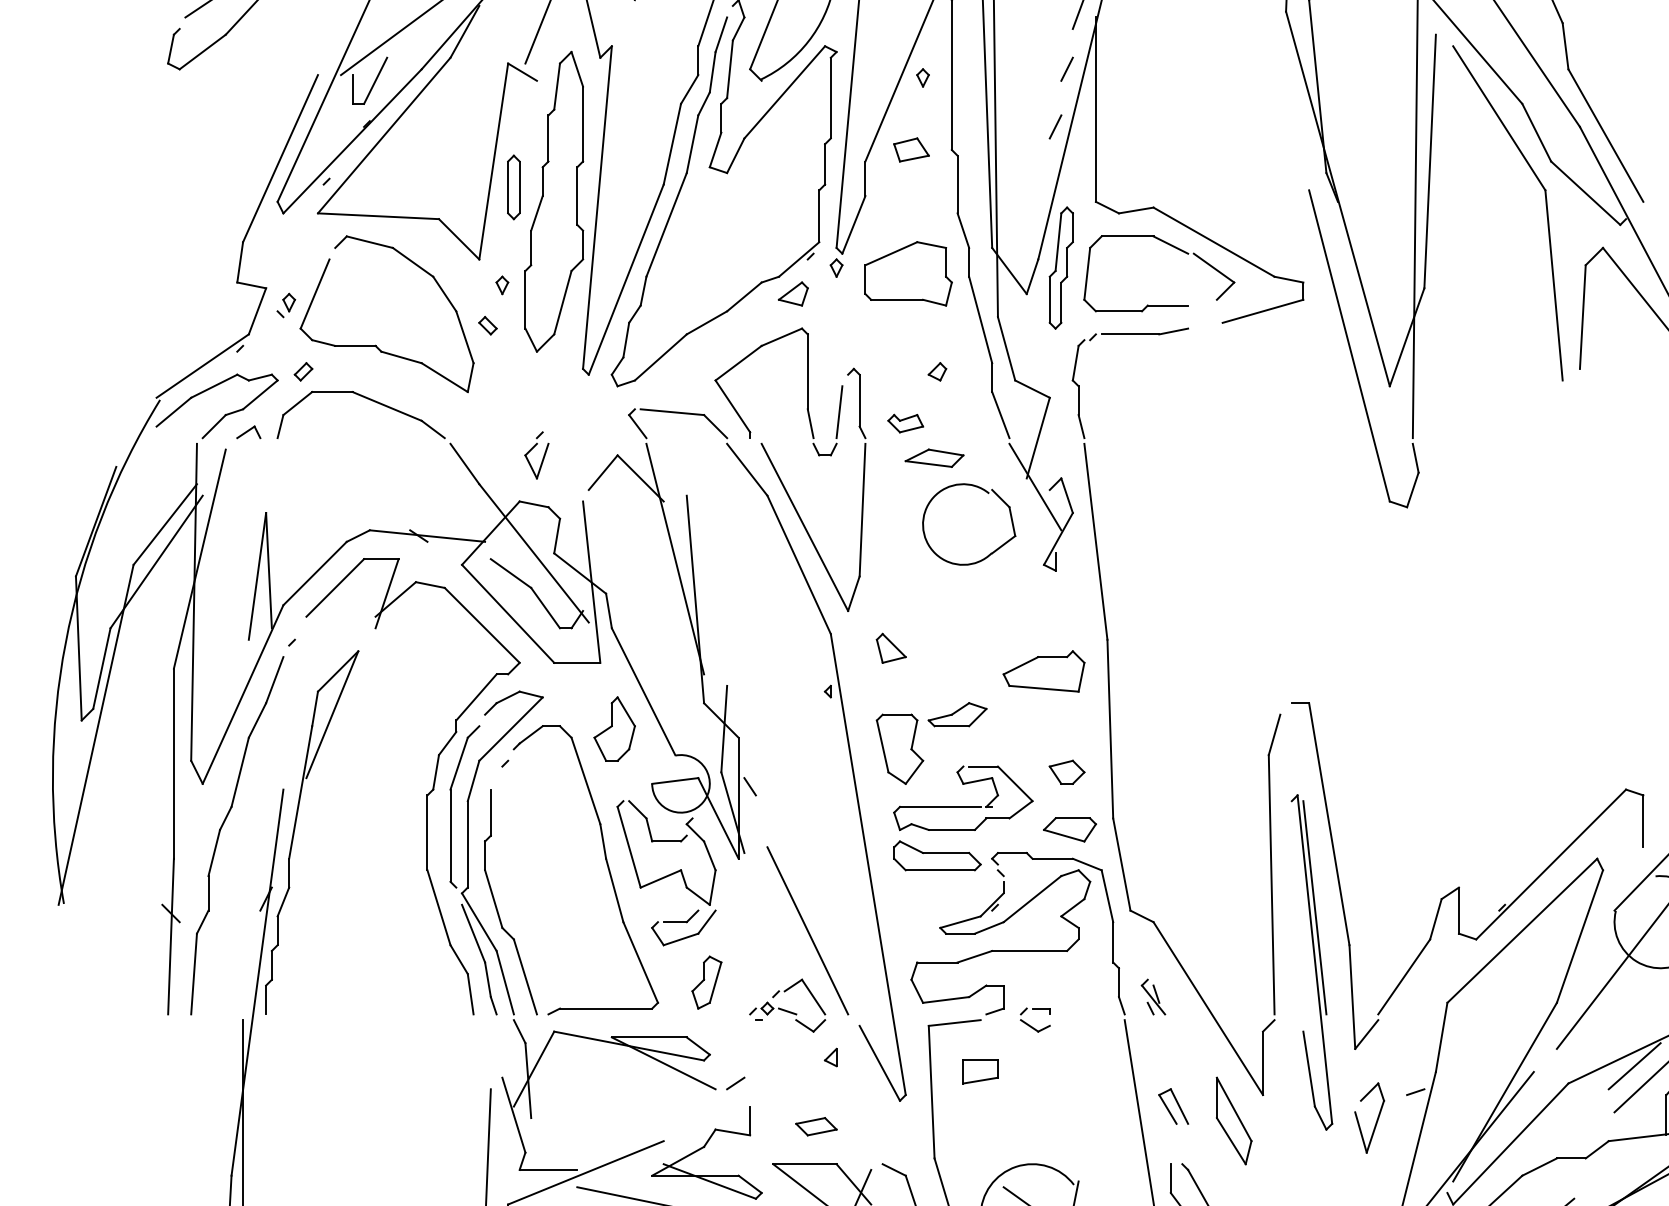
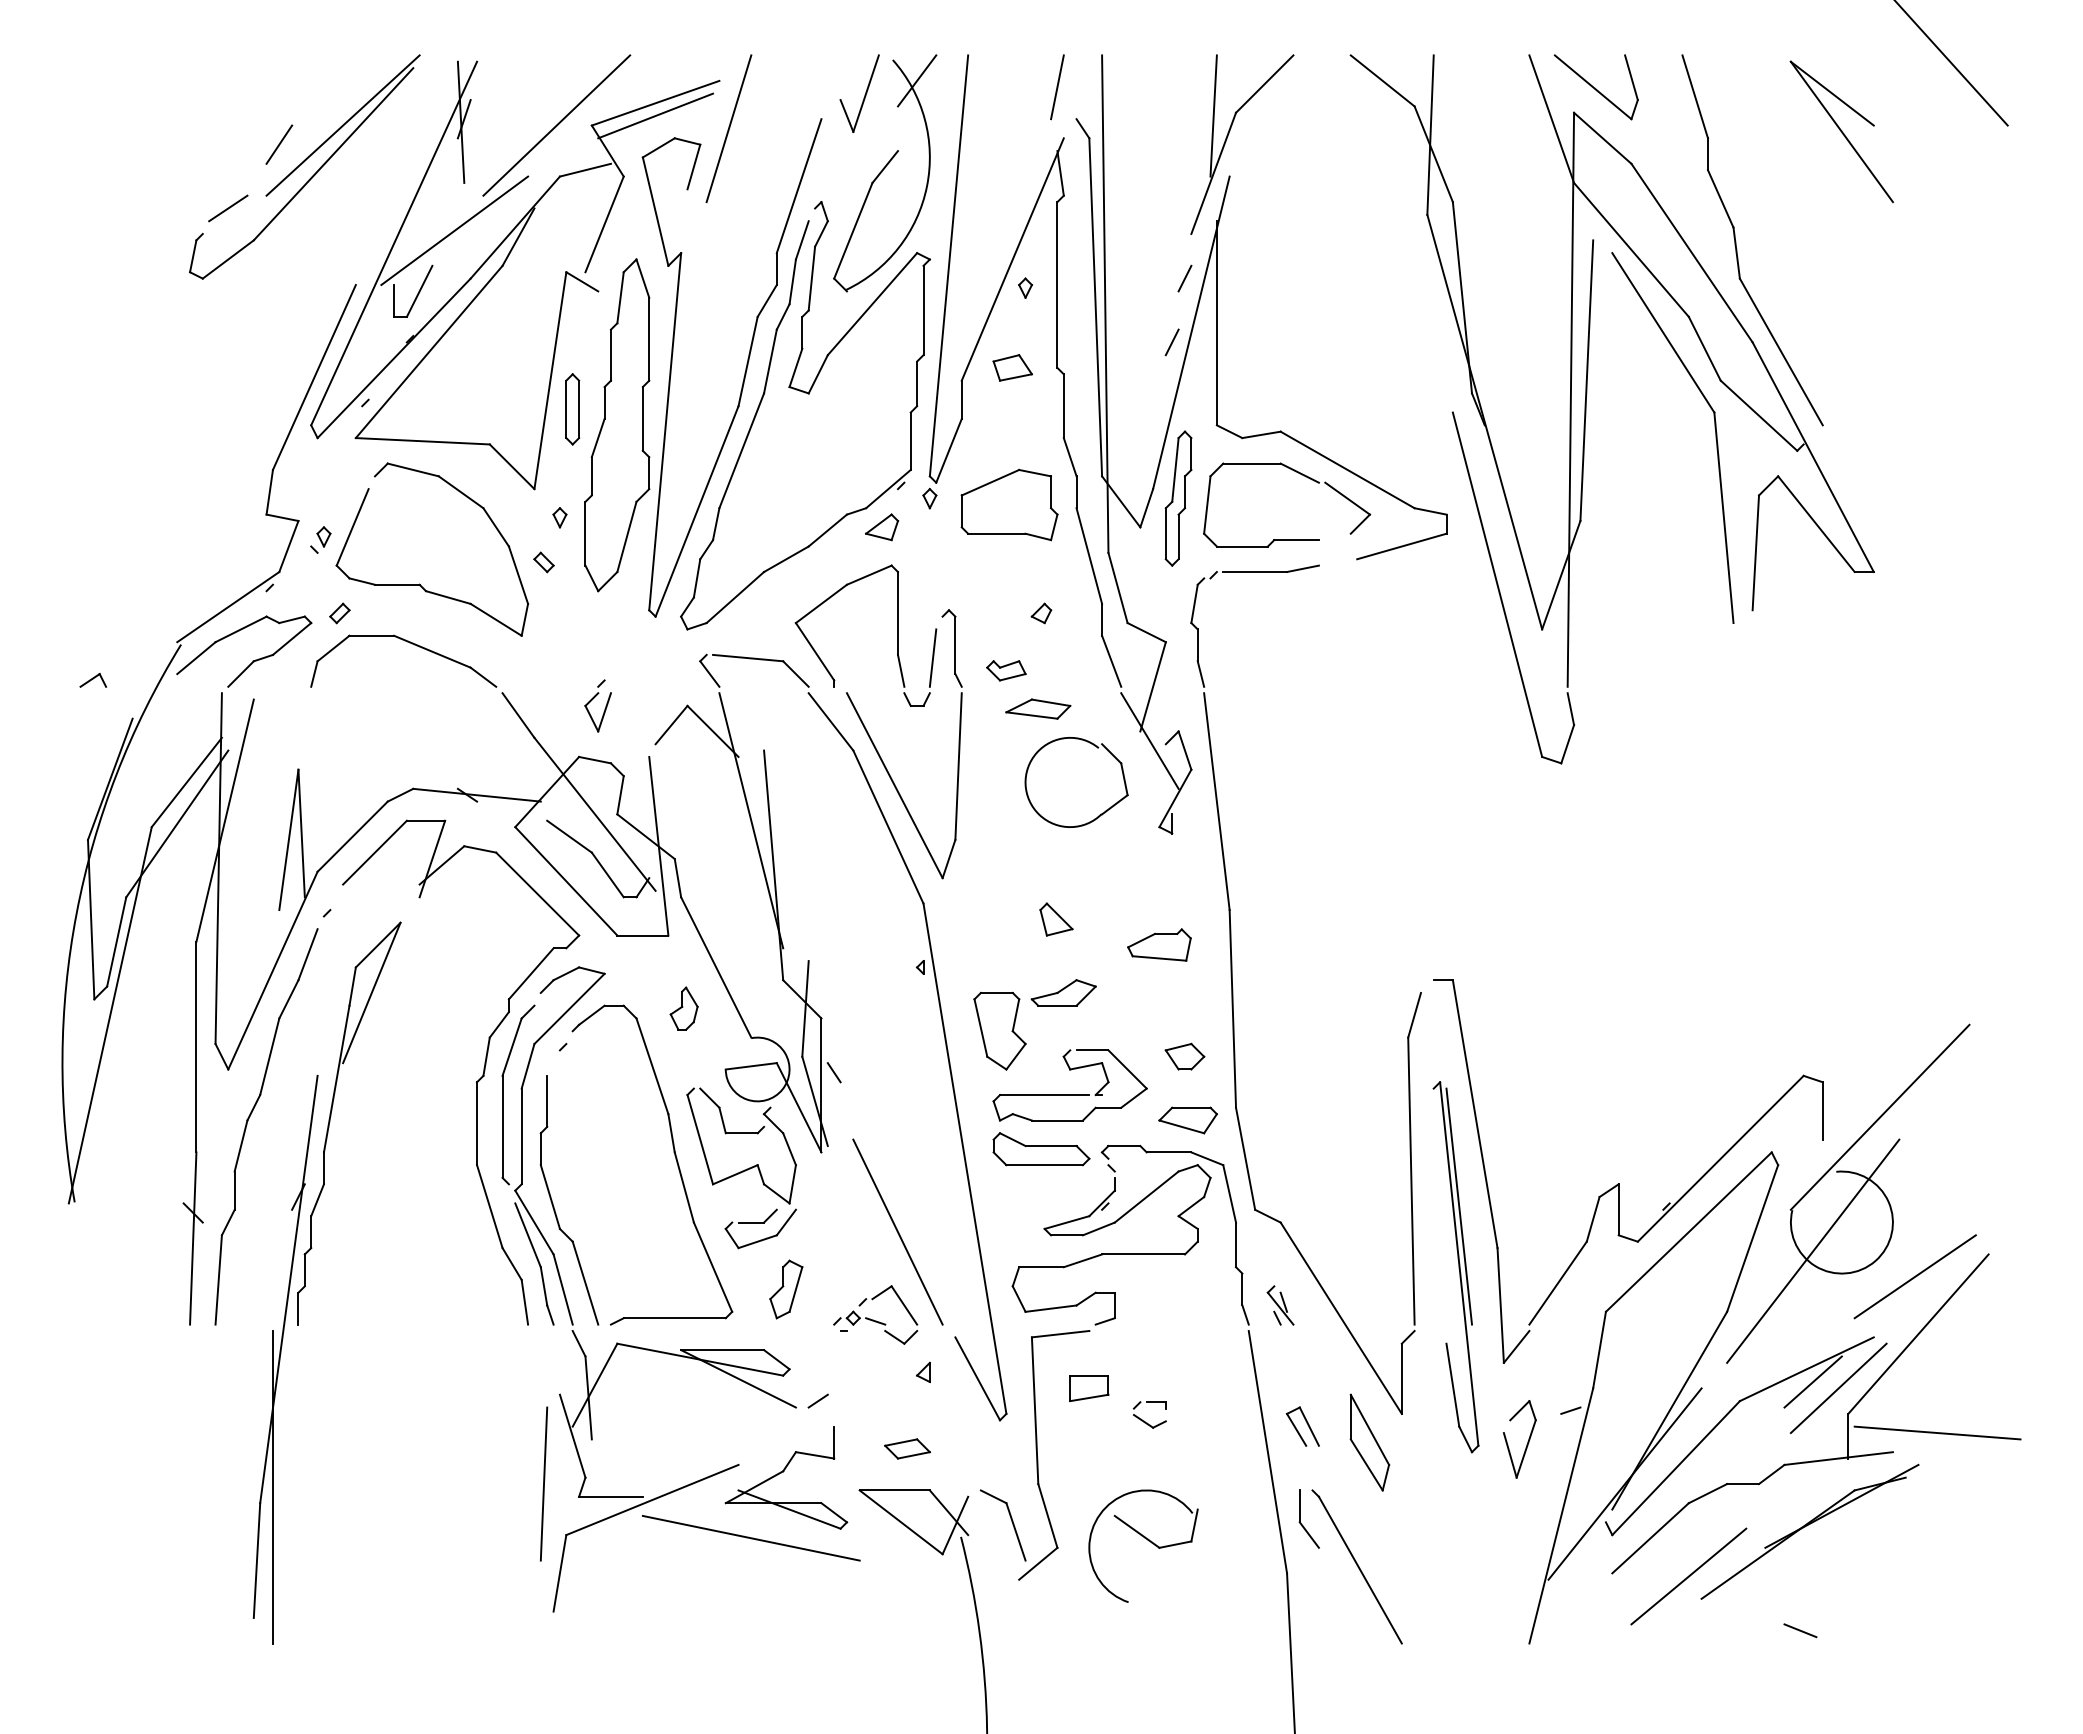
part: (248, 432) -> (92, 680), moved
part: (891, 648) -> (1056, 919), moved
part: (1044, 670) -> (1159, 944), size x0.7
part: (614, 728) -> (683, 1008), size x0.6
part: (1030, 1025) -> (1144, 1420), moved

